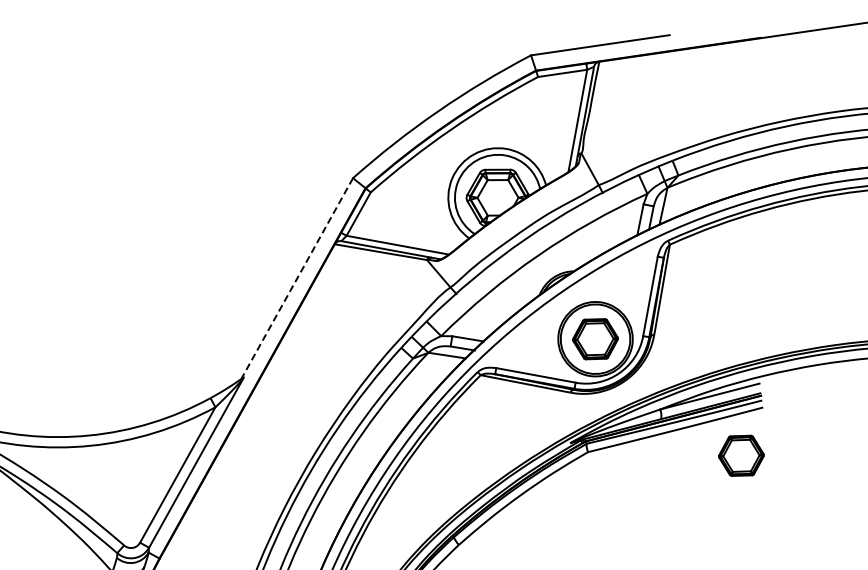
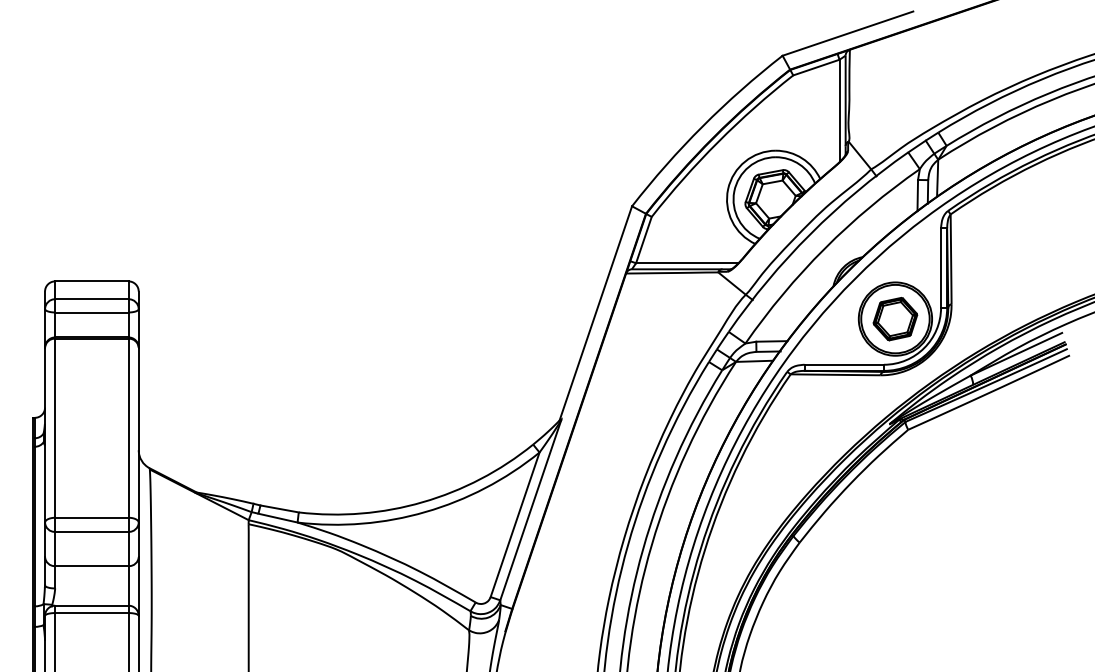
line: (296, 278) -> (595, 313), dashed -> solid
part: (741, 456) -> (1057, 406), removed

